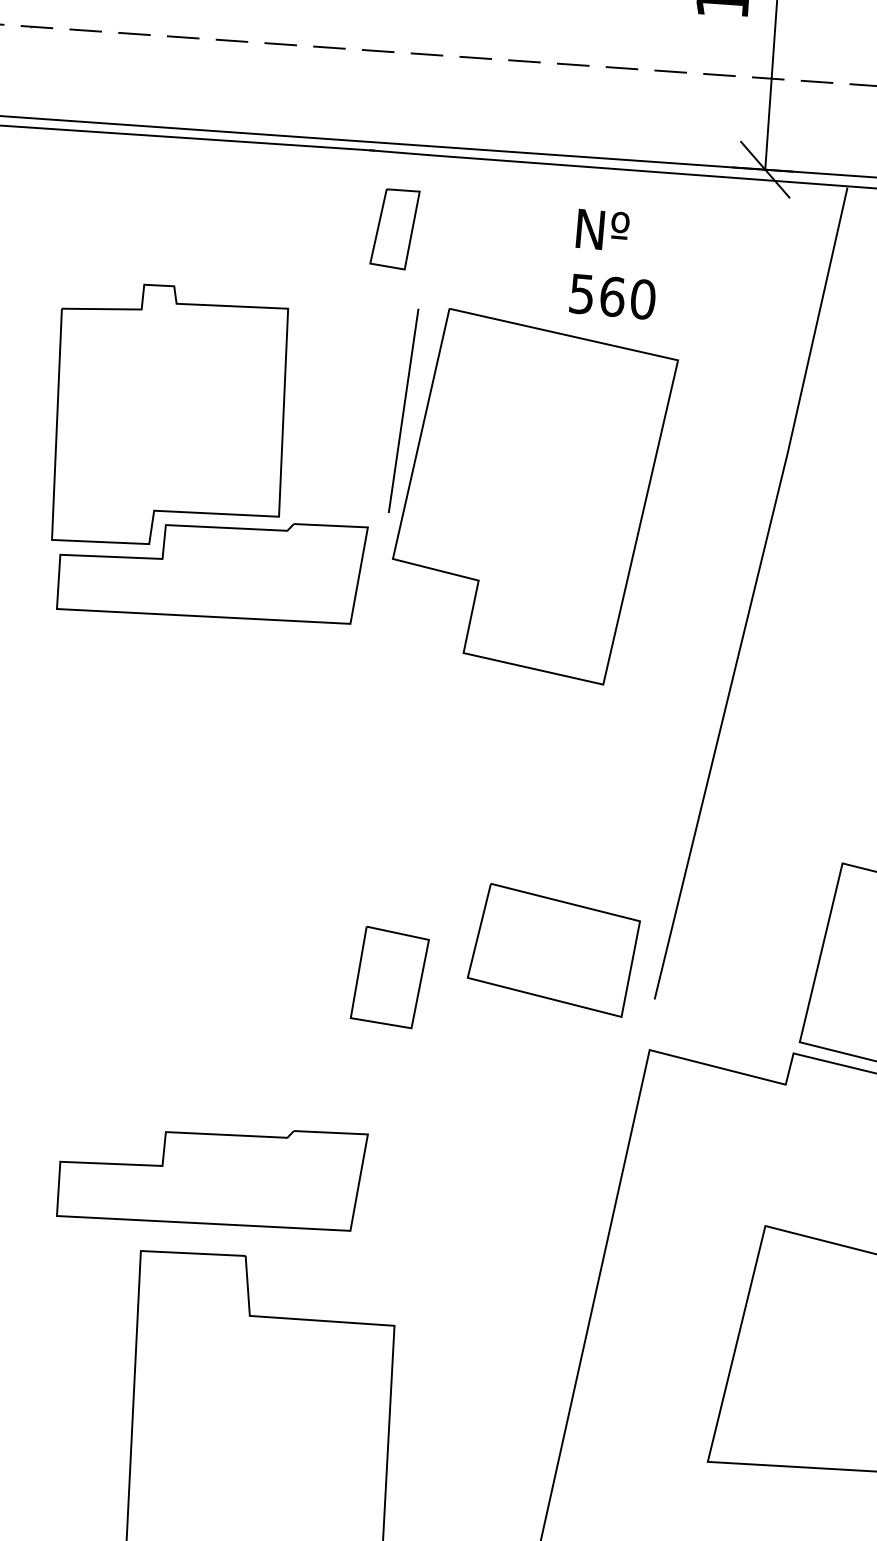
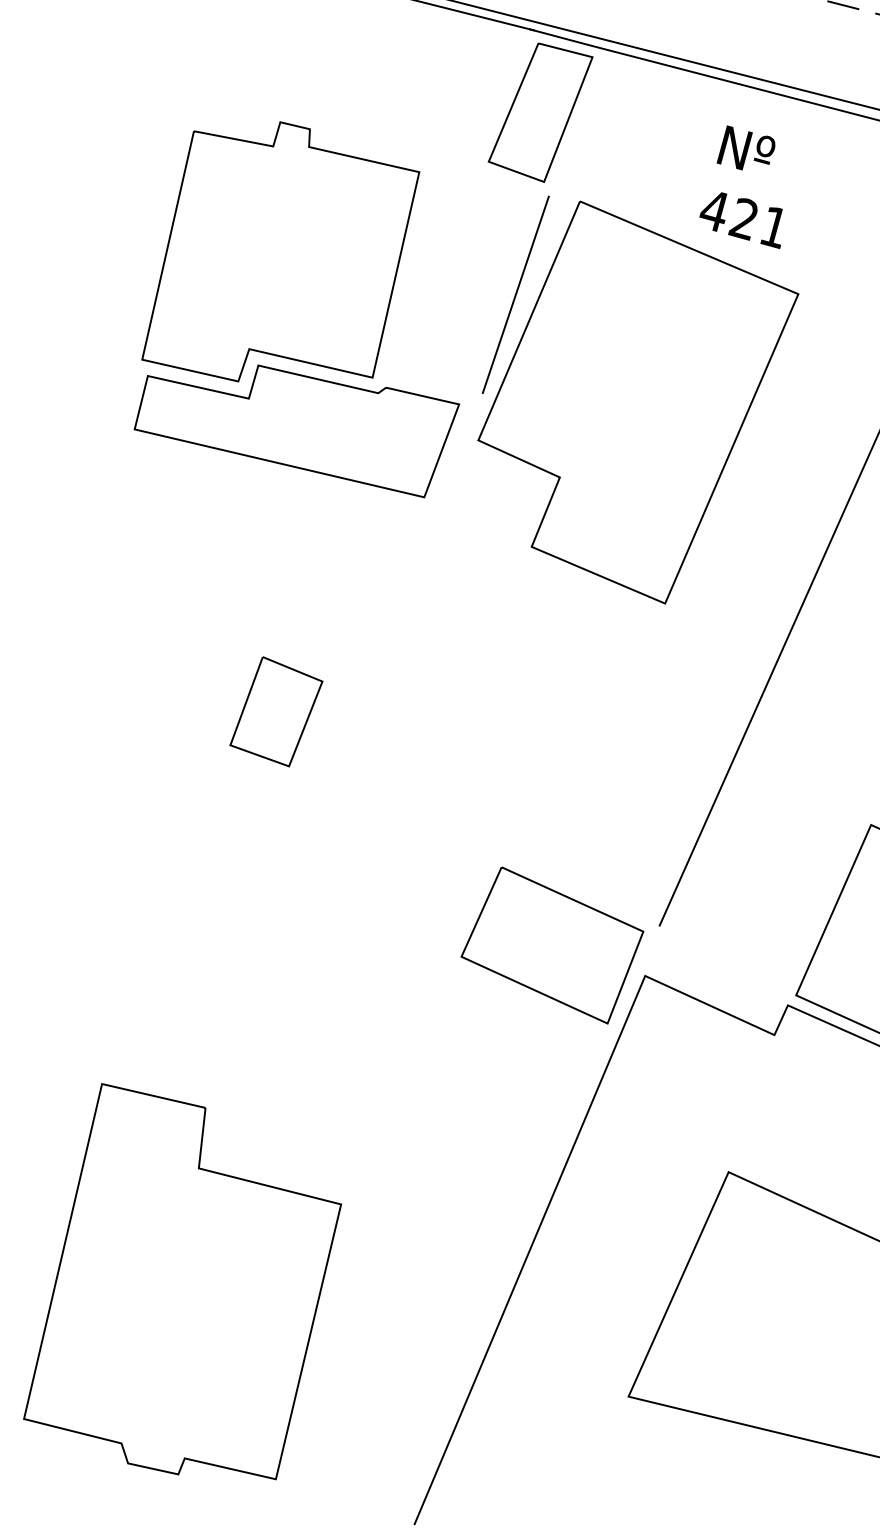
part: (394, 229) -> (539, 112), size x1.67
text: (611, 296) -> (743, 218), 560 -> 421
part: (553, 950) -> (551, 945), moved
part: (389, 977) -> (276, 711), moved
part: (212, 1180) -> (186, 1026), removed

